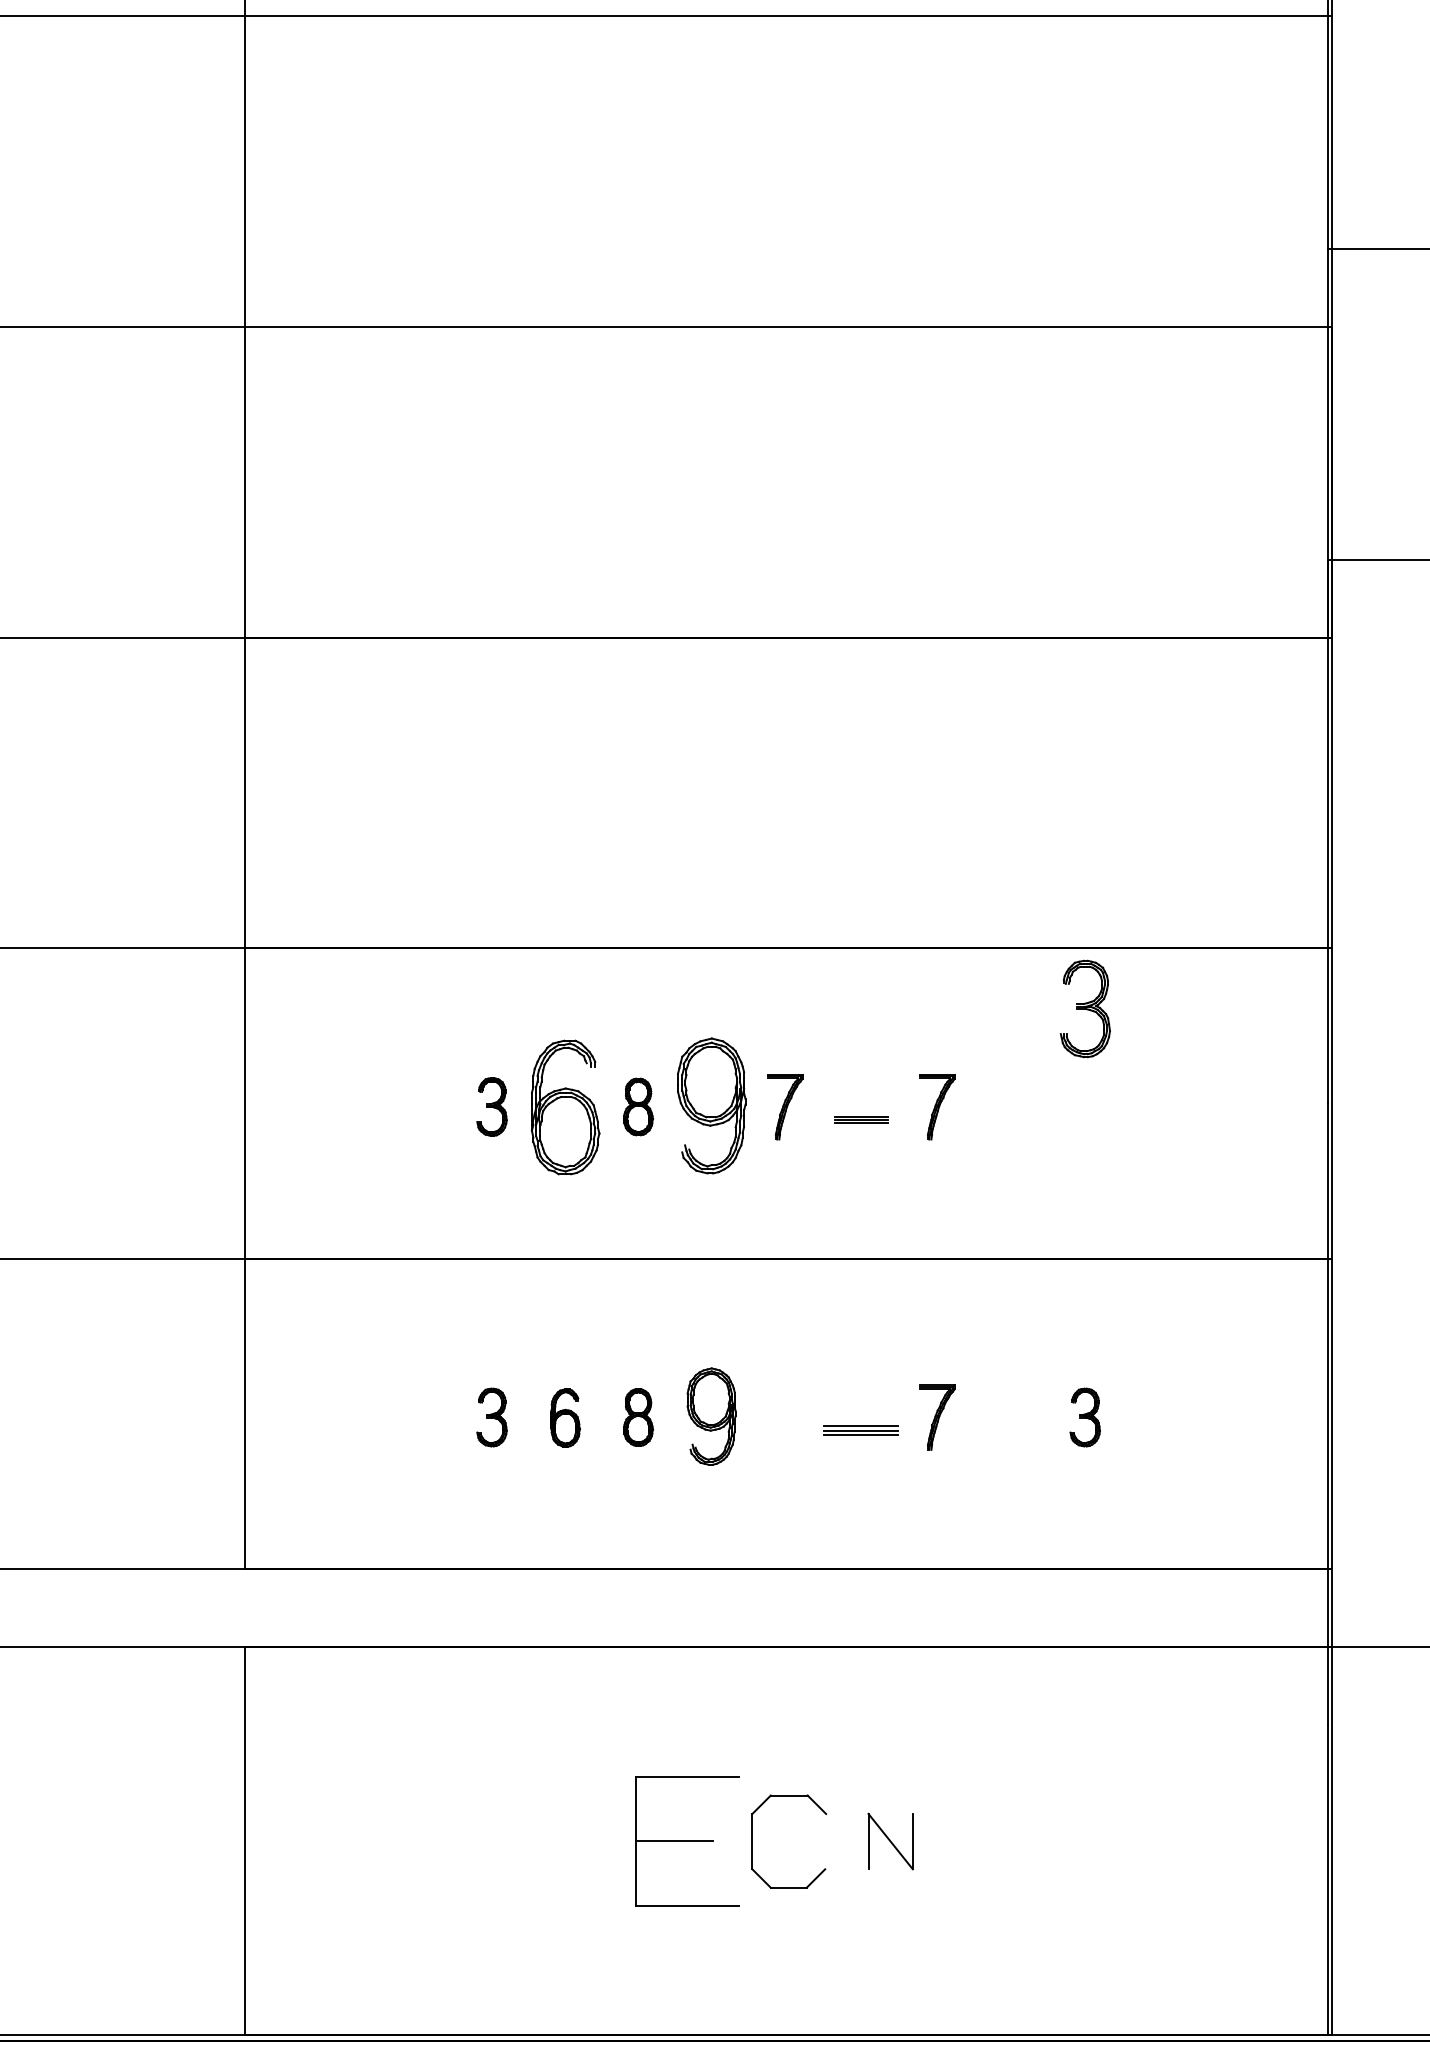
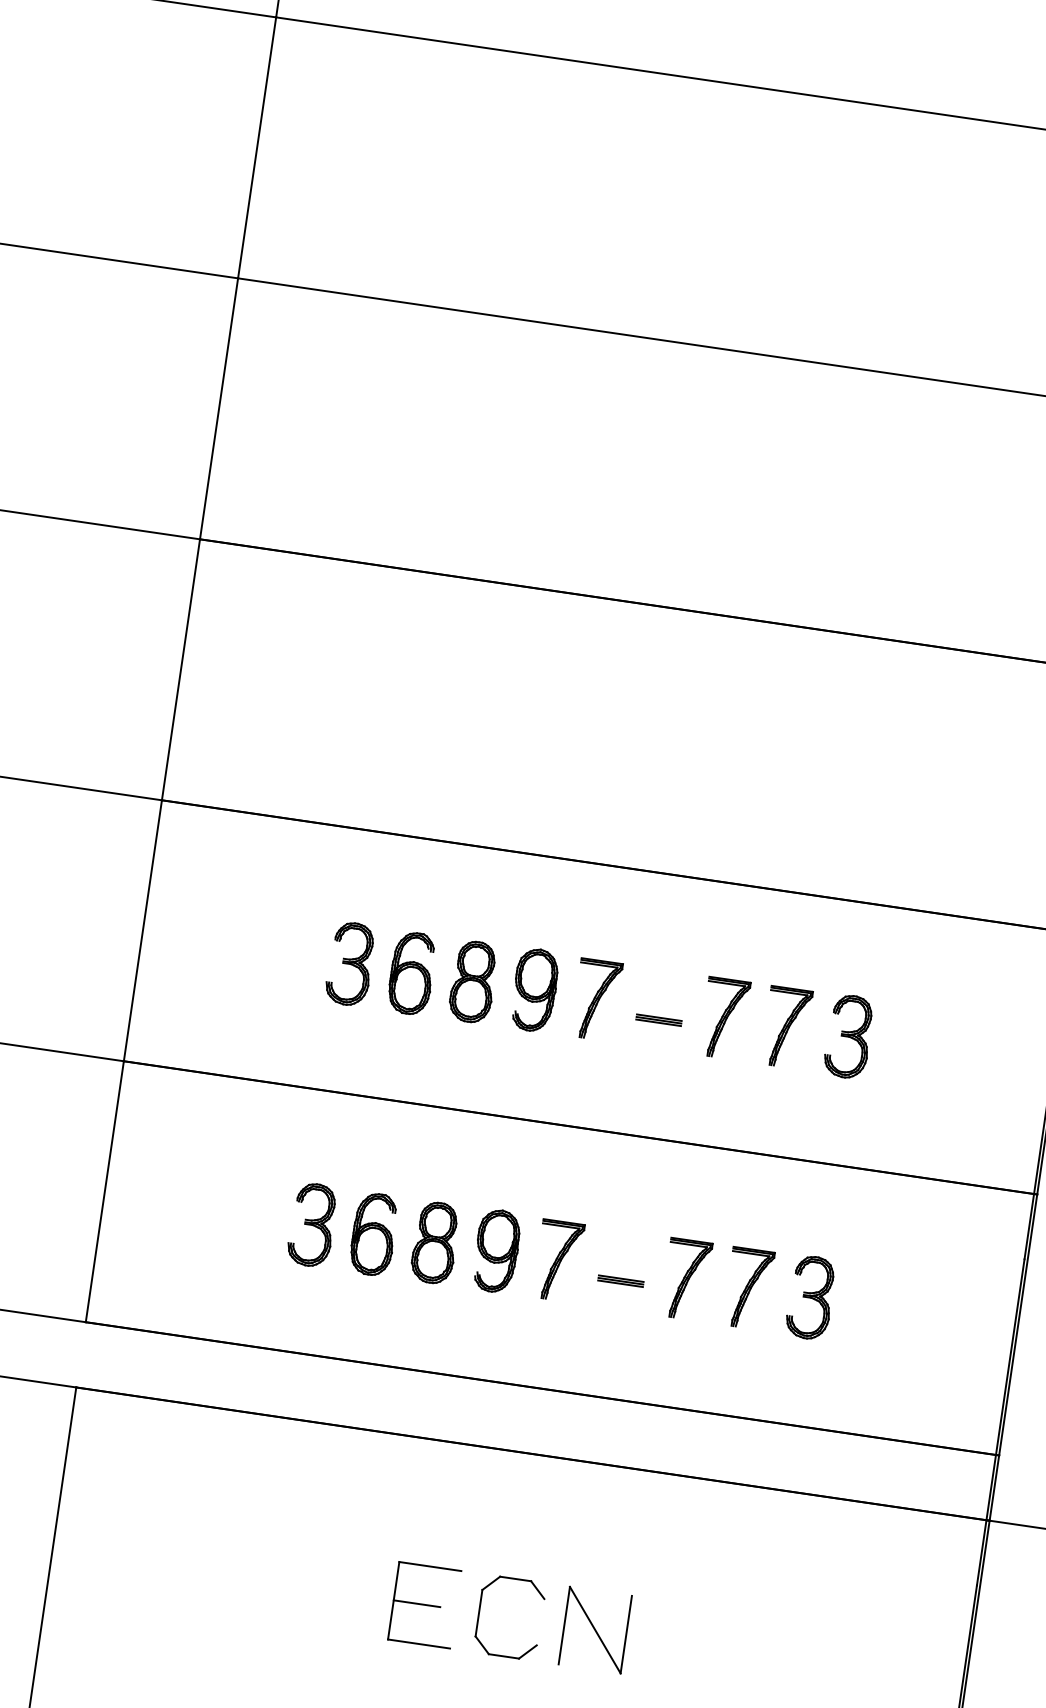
part: (1084, 1008) -> (848, 1036), moved
part: (711, 1105) -> (534, 989), size x0.71
part: (491, 1106) -> (349, 963), size x1.67
part: (638, 1106) -> (473, 981), size x1.67
part: (565, 1107) -> (411, 973), size x0.71
part: (785, 1107) -> (596, 1000), size x1.43
part: (937, 1107) -> (724, 1019), size x1.43
part: (1011, 1107) -> (786, 1028), added
part: (491, 1417) -> (311, 1224), size x1.67
part: (565, 1417) -> (373, 1233), size x1.67
part: (638, 1417) -> (435, 1242), size x1.67
part: (785, 1417) -> (558, 1260), added
part: (937, 1417) -> (686, 1279), size x1.43
part: (1011, 1417) -> (748, 1288), added
part: (1084, 1417) -> (810, 1297), size x1.67
part: (861, 1430) -> (621, 1281), size x0.71
part: (687, 1841) -> (424, 1605), size x0.71
part: (890, 1841) -> (595, 1630), size x1.67

